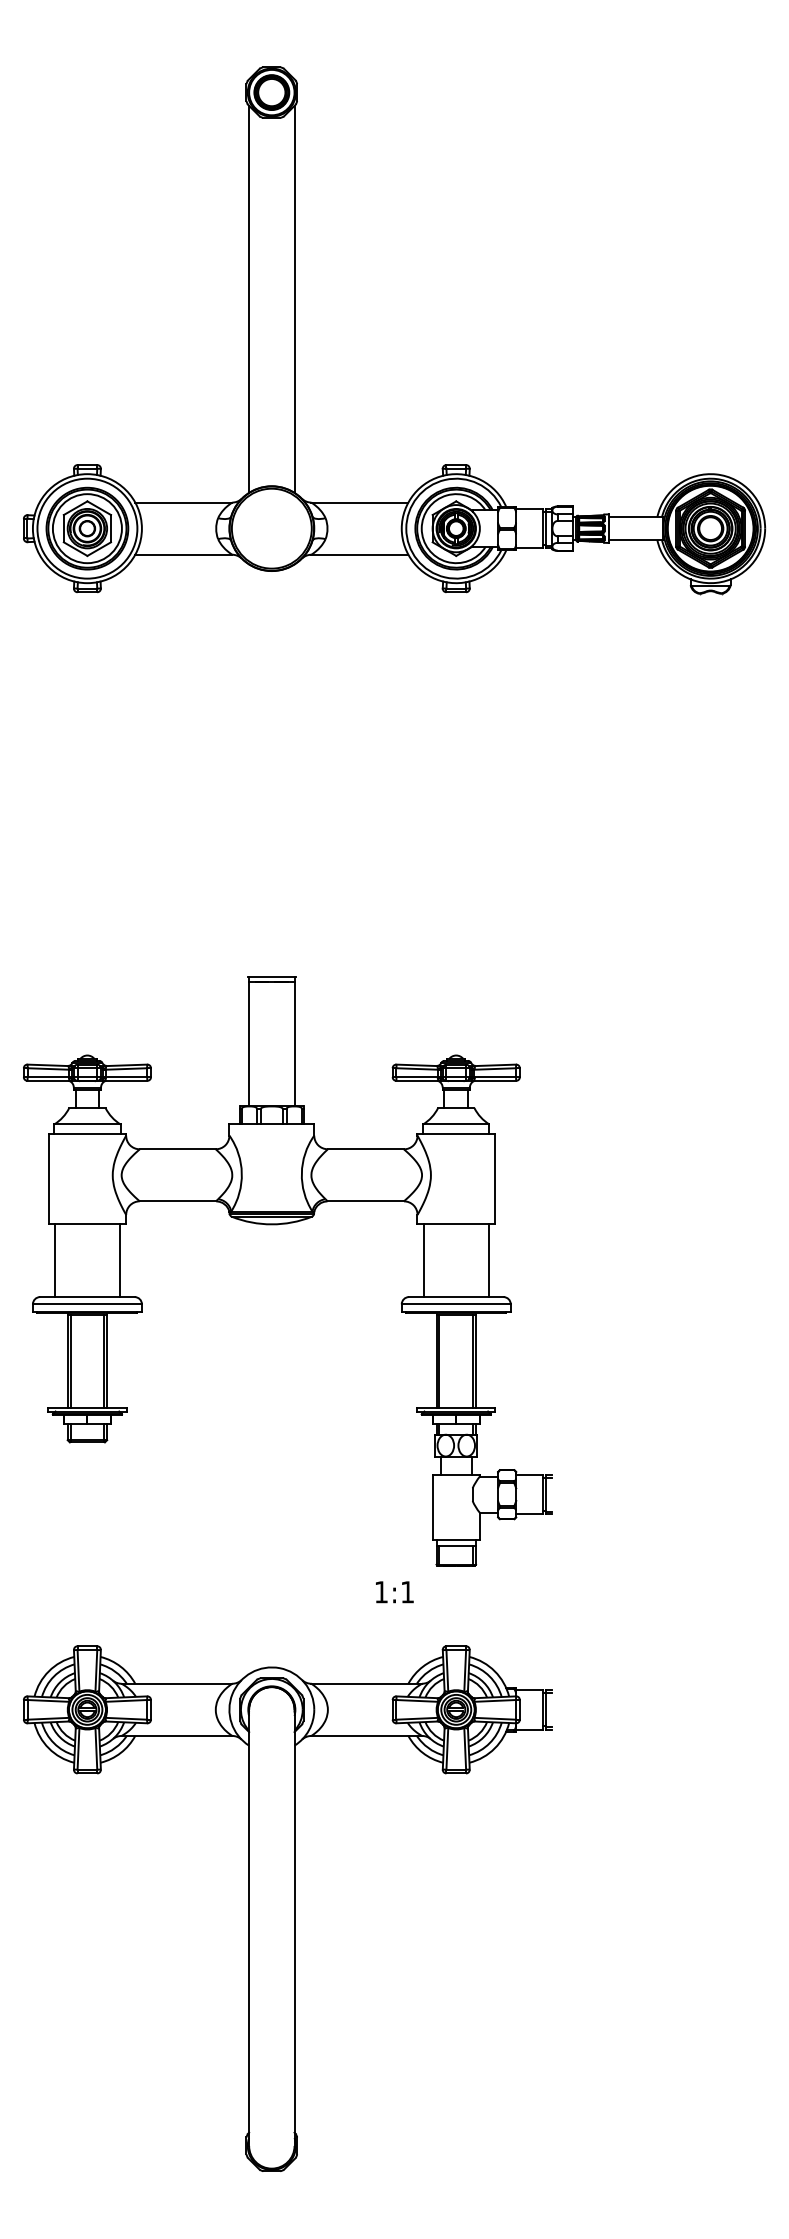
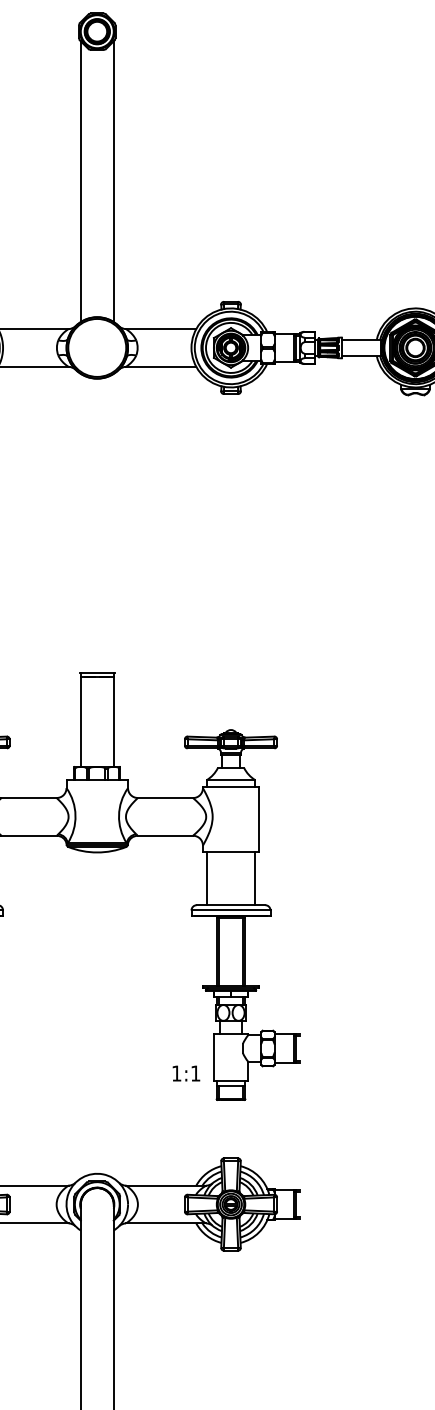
text: (394, 1592) -> (186, 1073), moved

